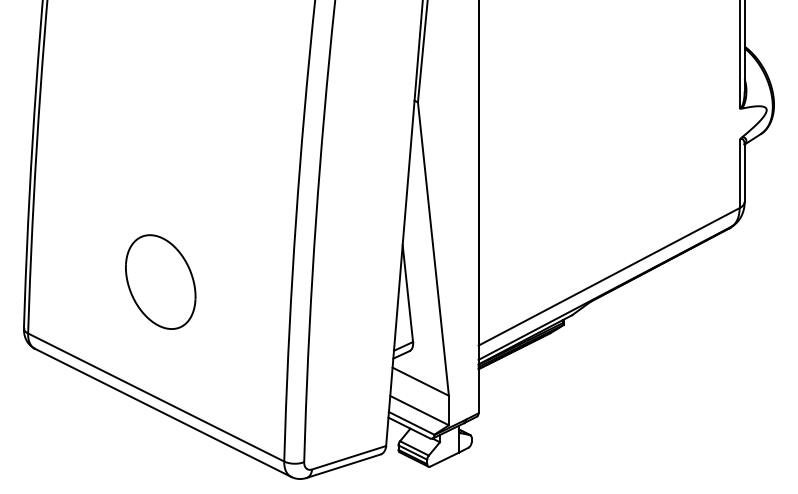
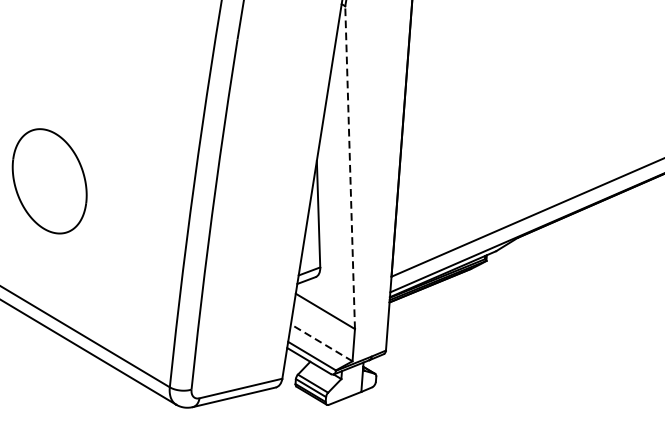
line: (433, 249) -> (350, 168), solid -> dashed
line: (419, 410) -> (321, 342), solid -> dashed

